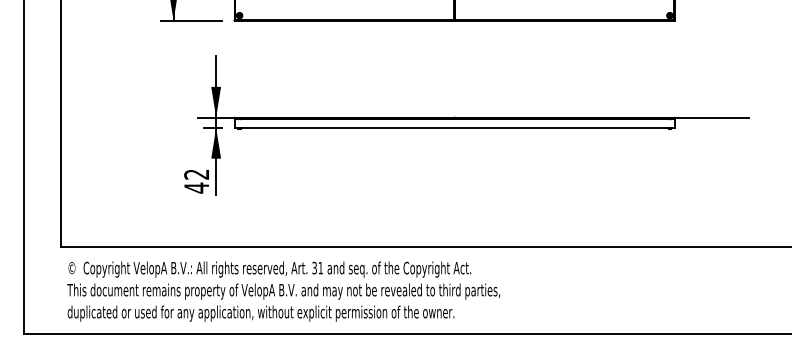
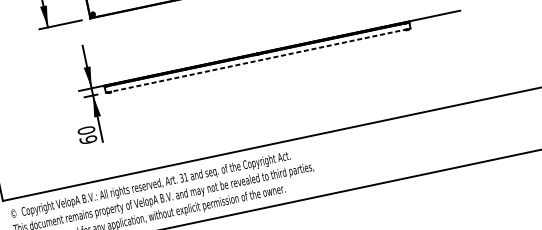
line: (455, 127) -> (258, 60), solid -> dashed
text: (196, 181) -> (87, 135), 42 -> 60

